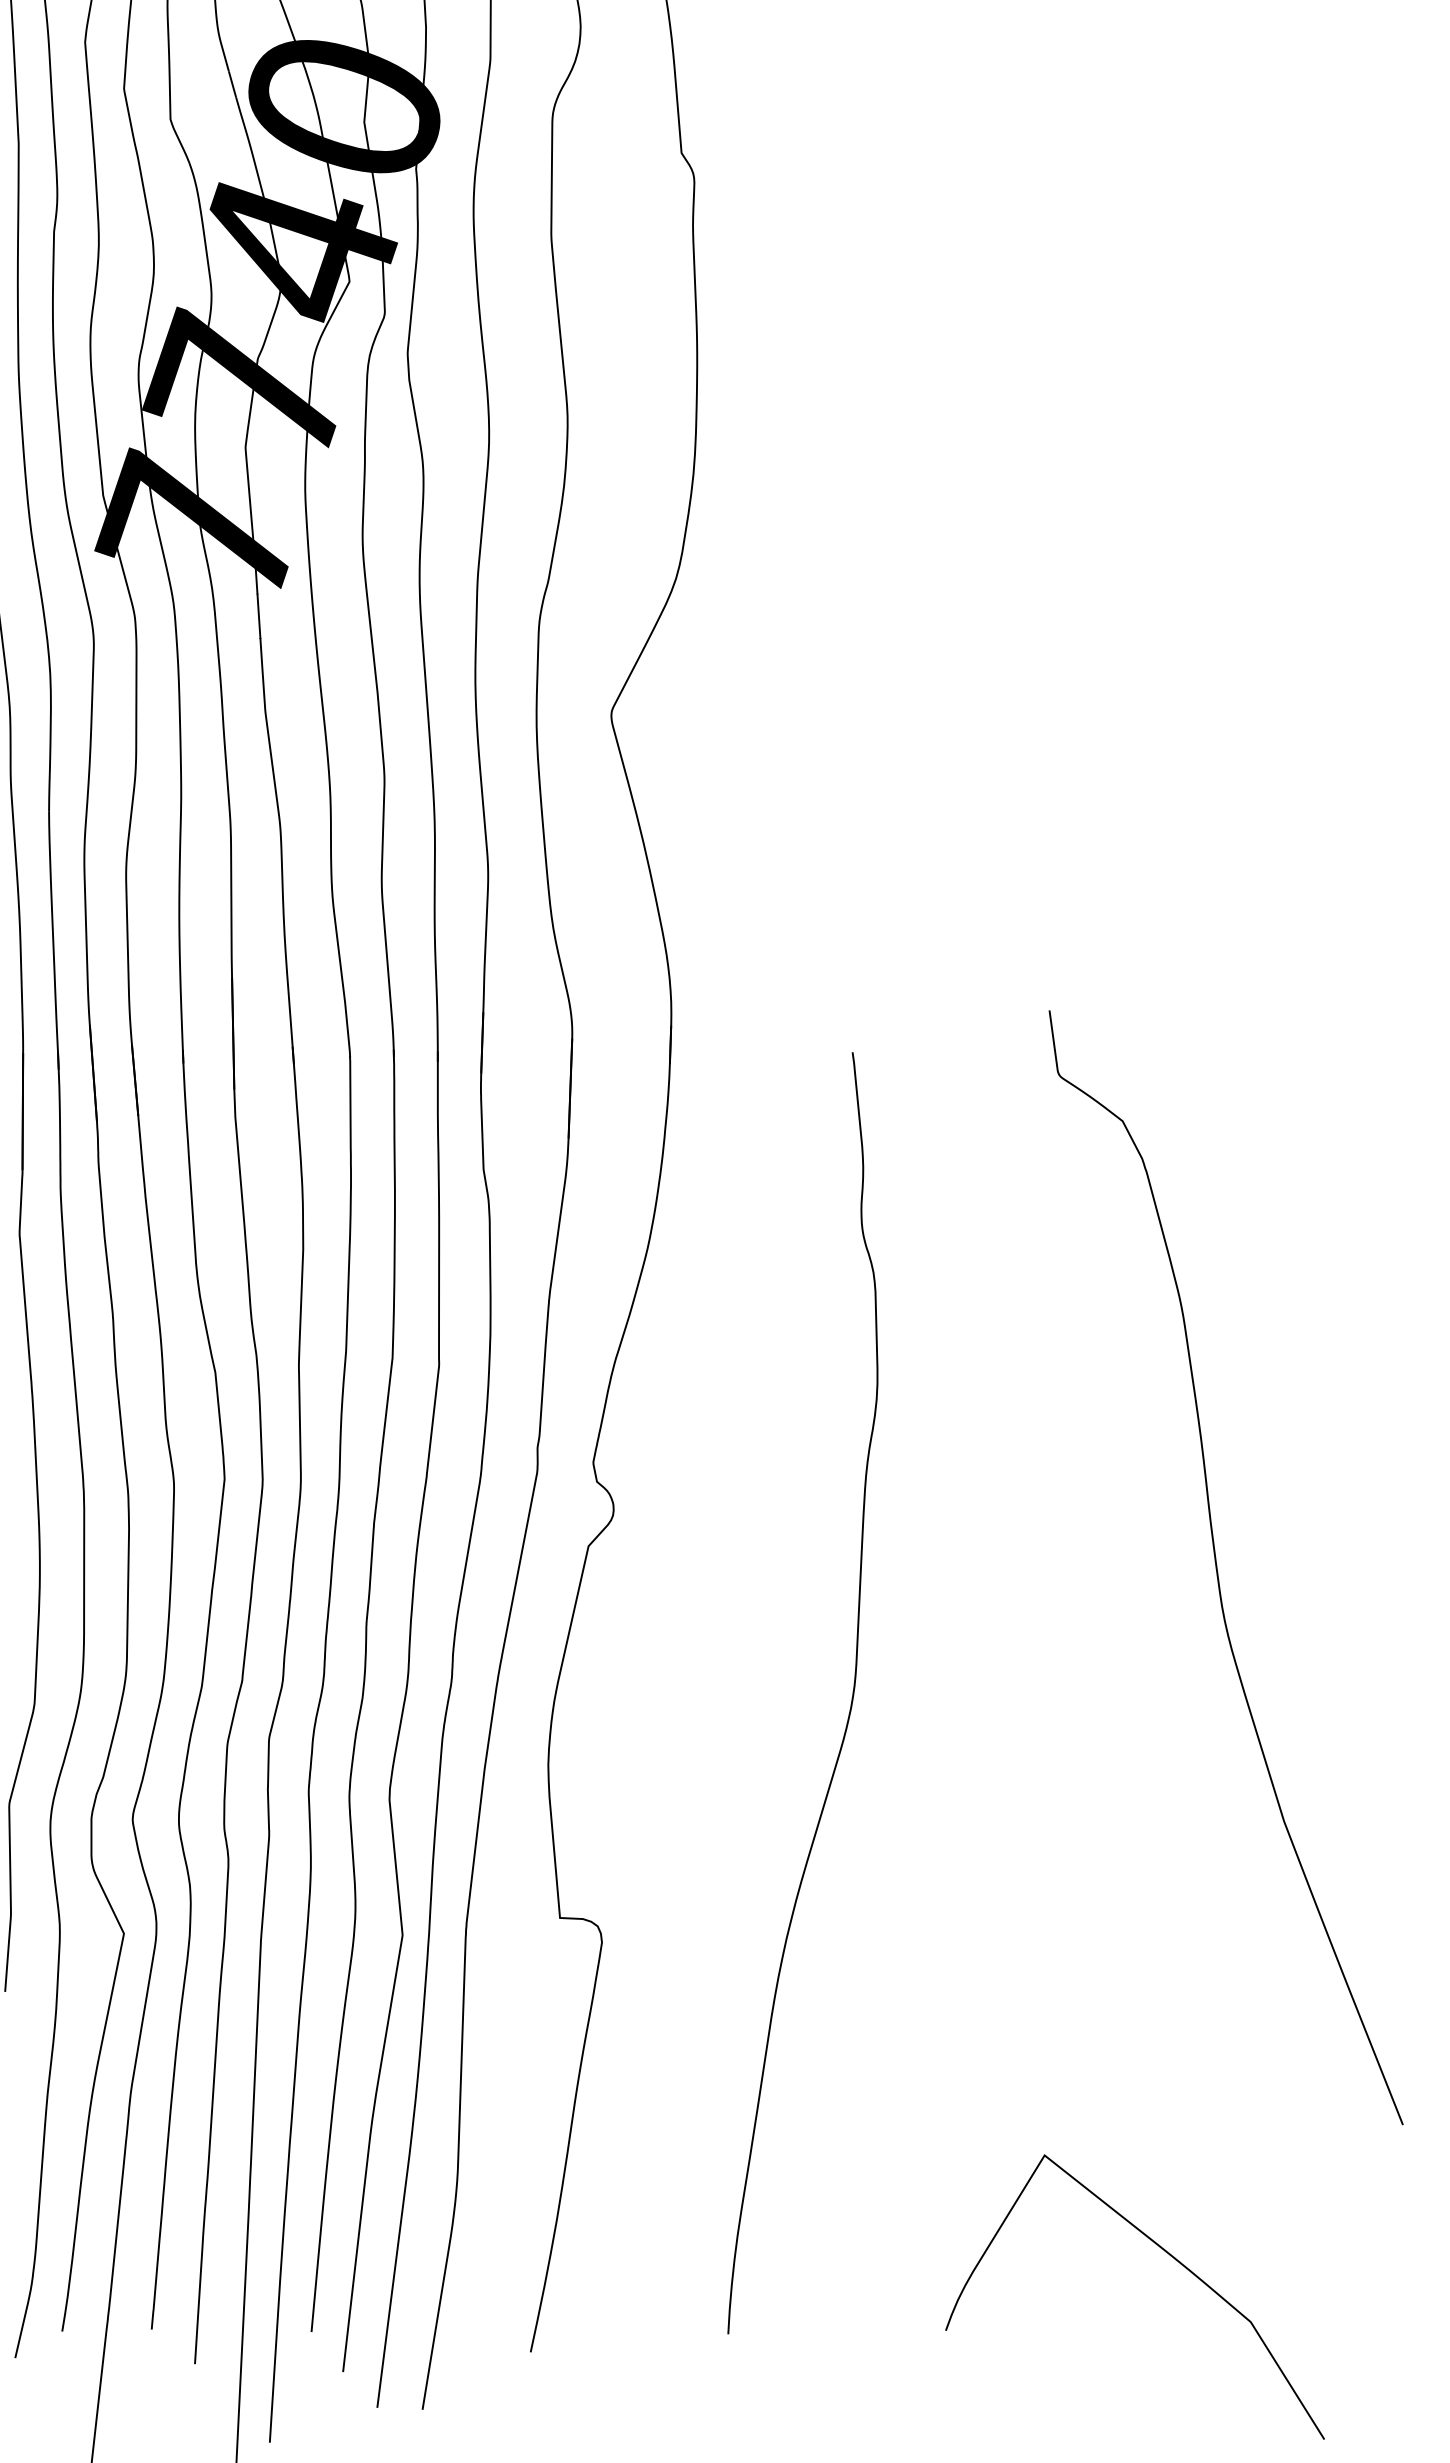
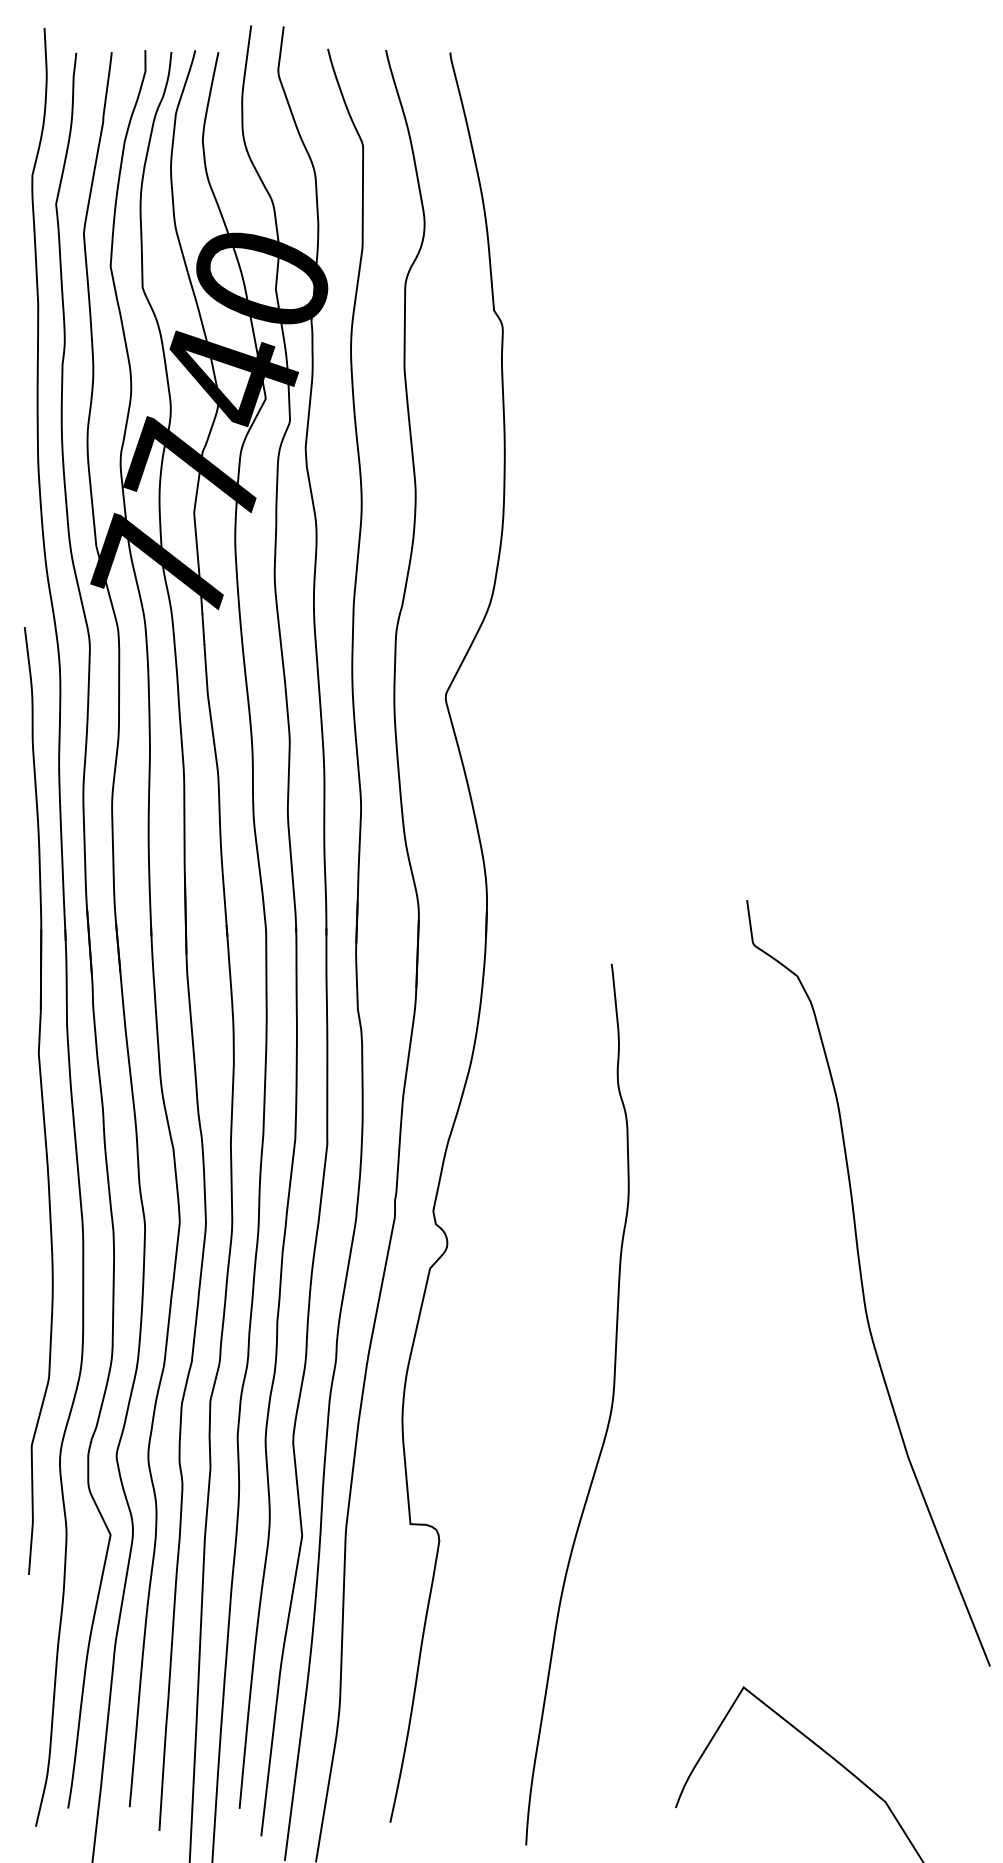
curve: (850, 1698) -> (610, 1408), moved

